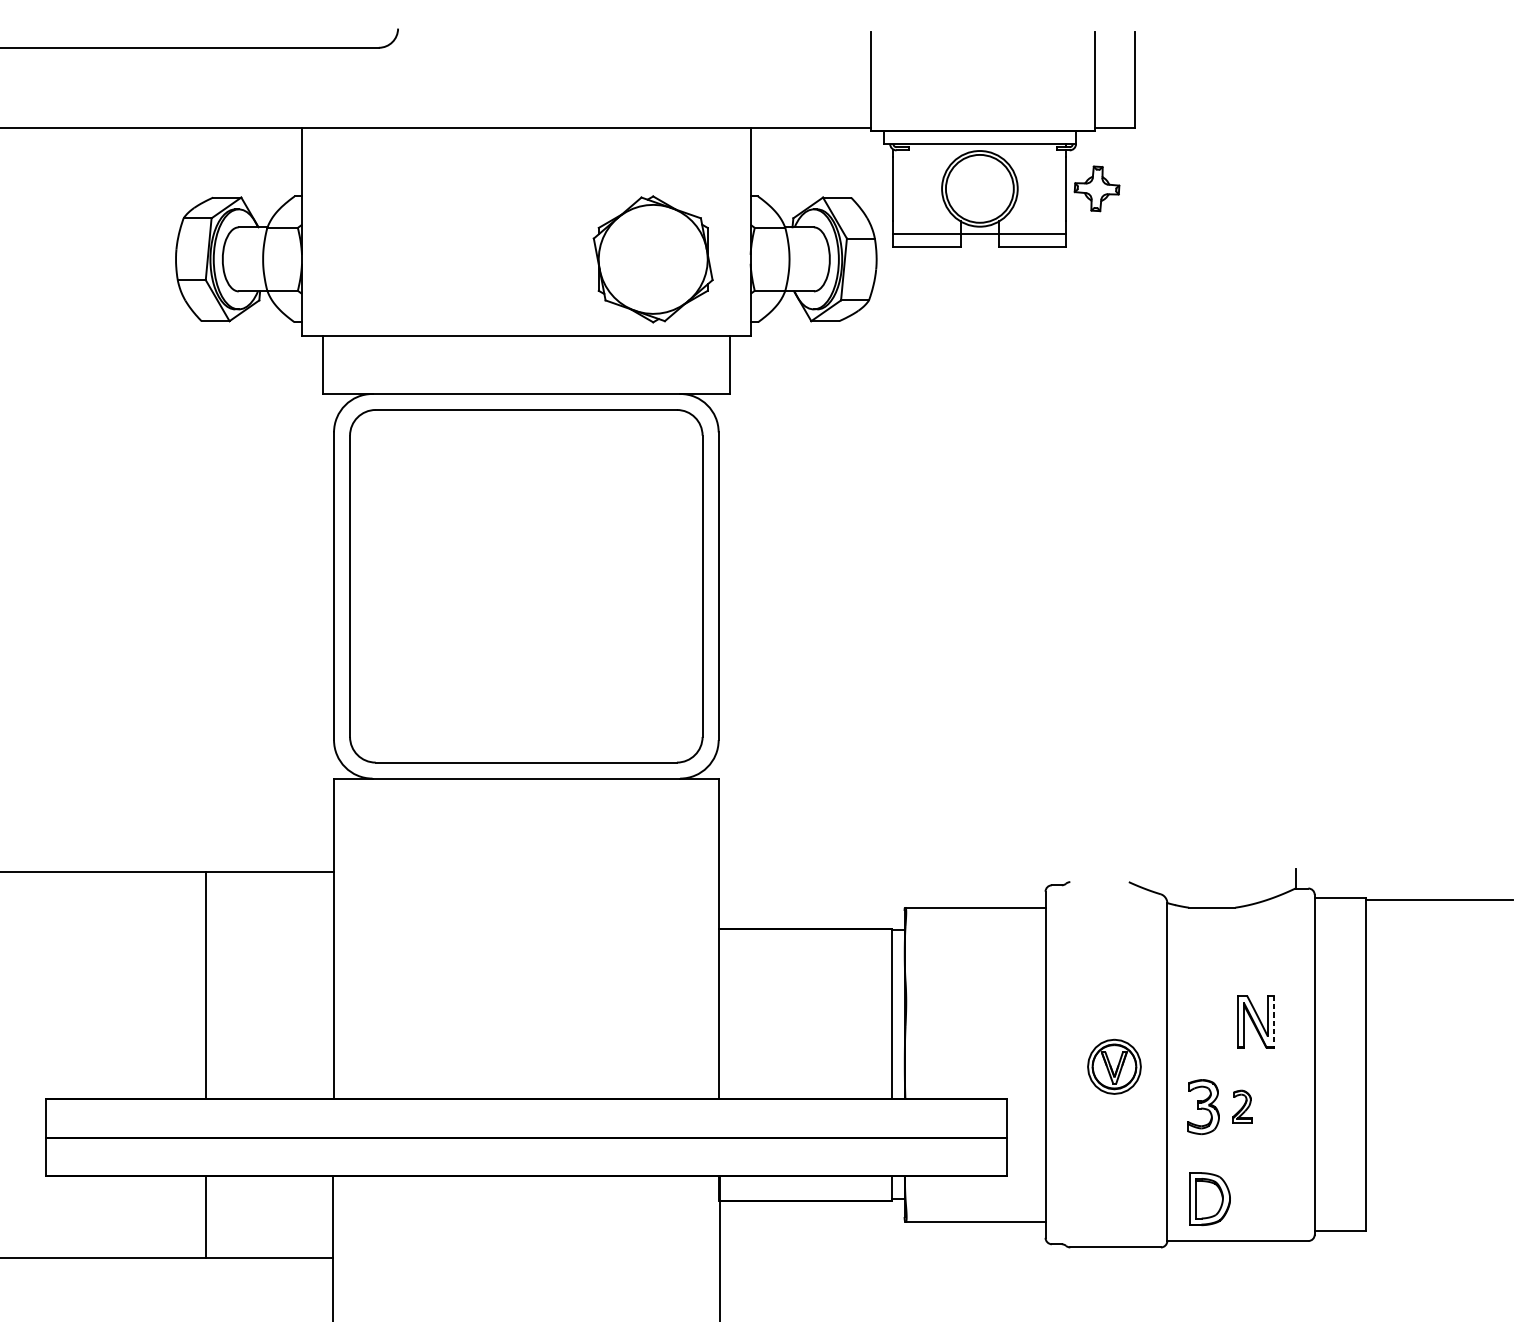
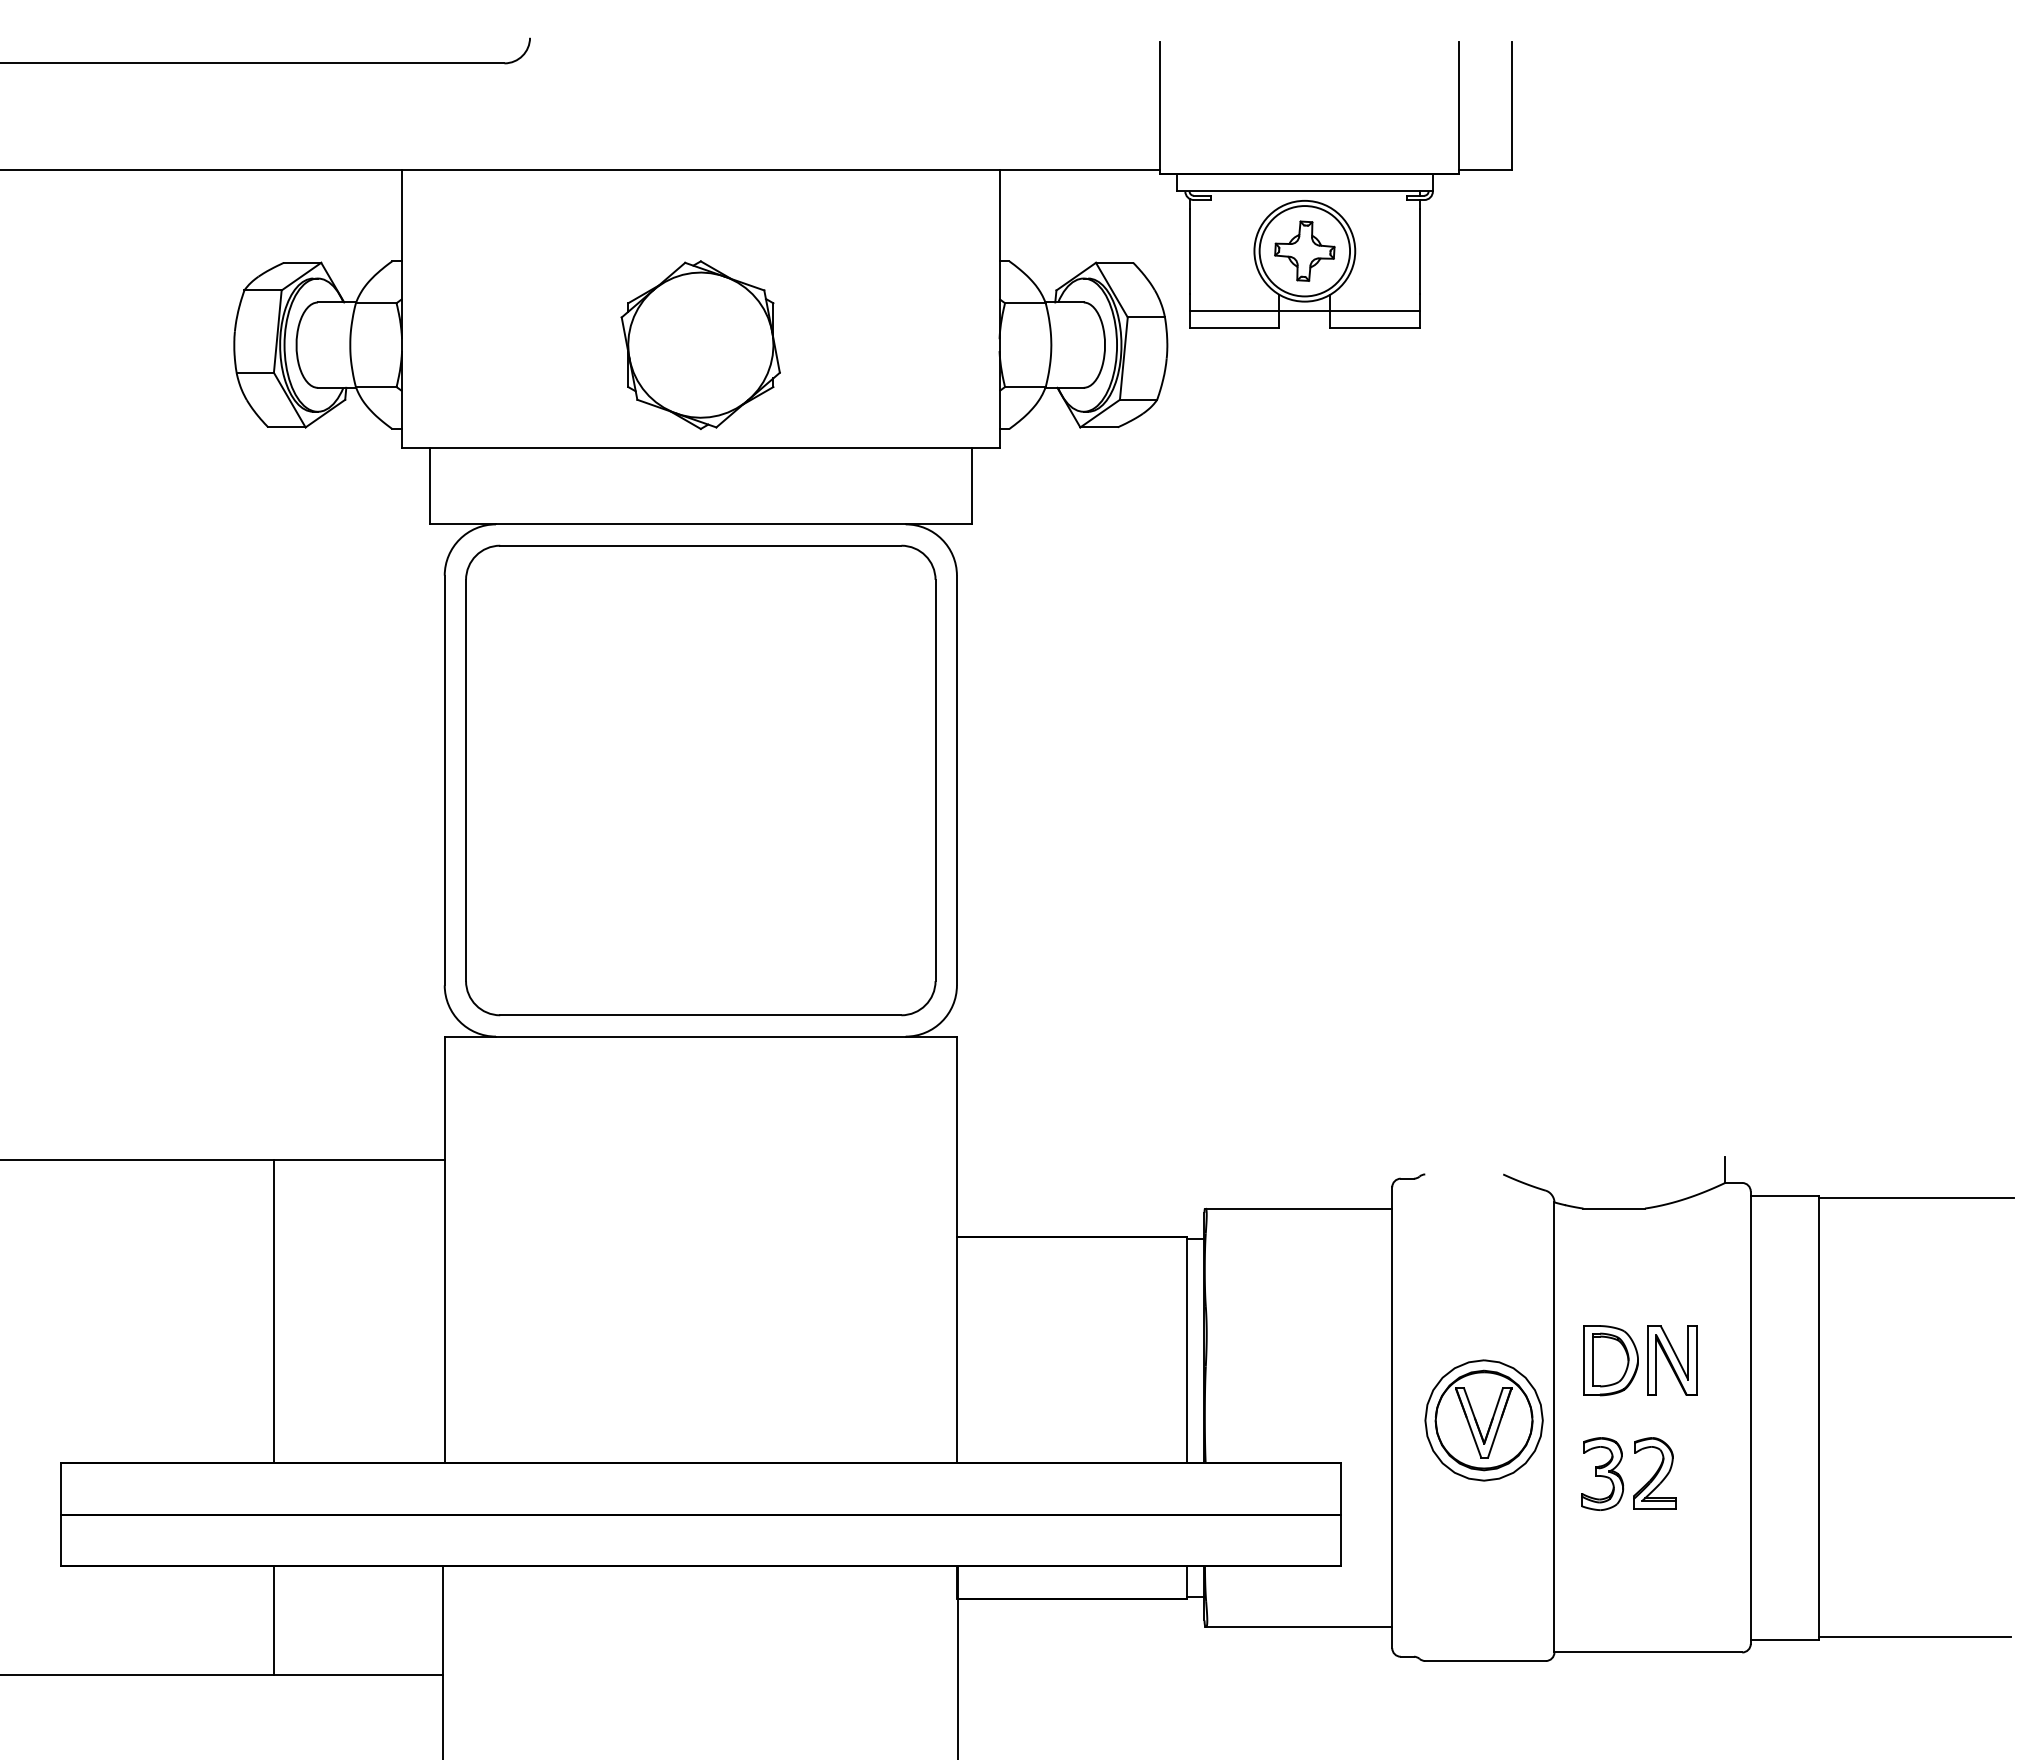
part: (1096, 188) -> (1304, 250), moved
part: (652, 258) -> (700, 344), moved
line: (1273, 1021) -> (1696, 1360), dashed -> solid
part: (1114, 1066) -> (1483, 1420), size x1.67
part: (1242, 1106) -> (1654, 1473), size x1.67
part: (1209, 1199) -> (1610, 1360), moved
line: (1438, 1229) -> (1915, 1637), added

